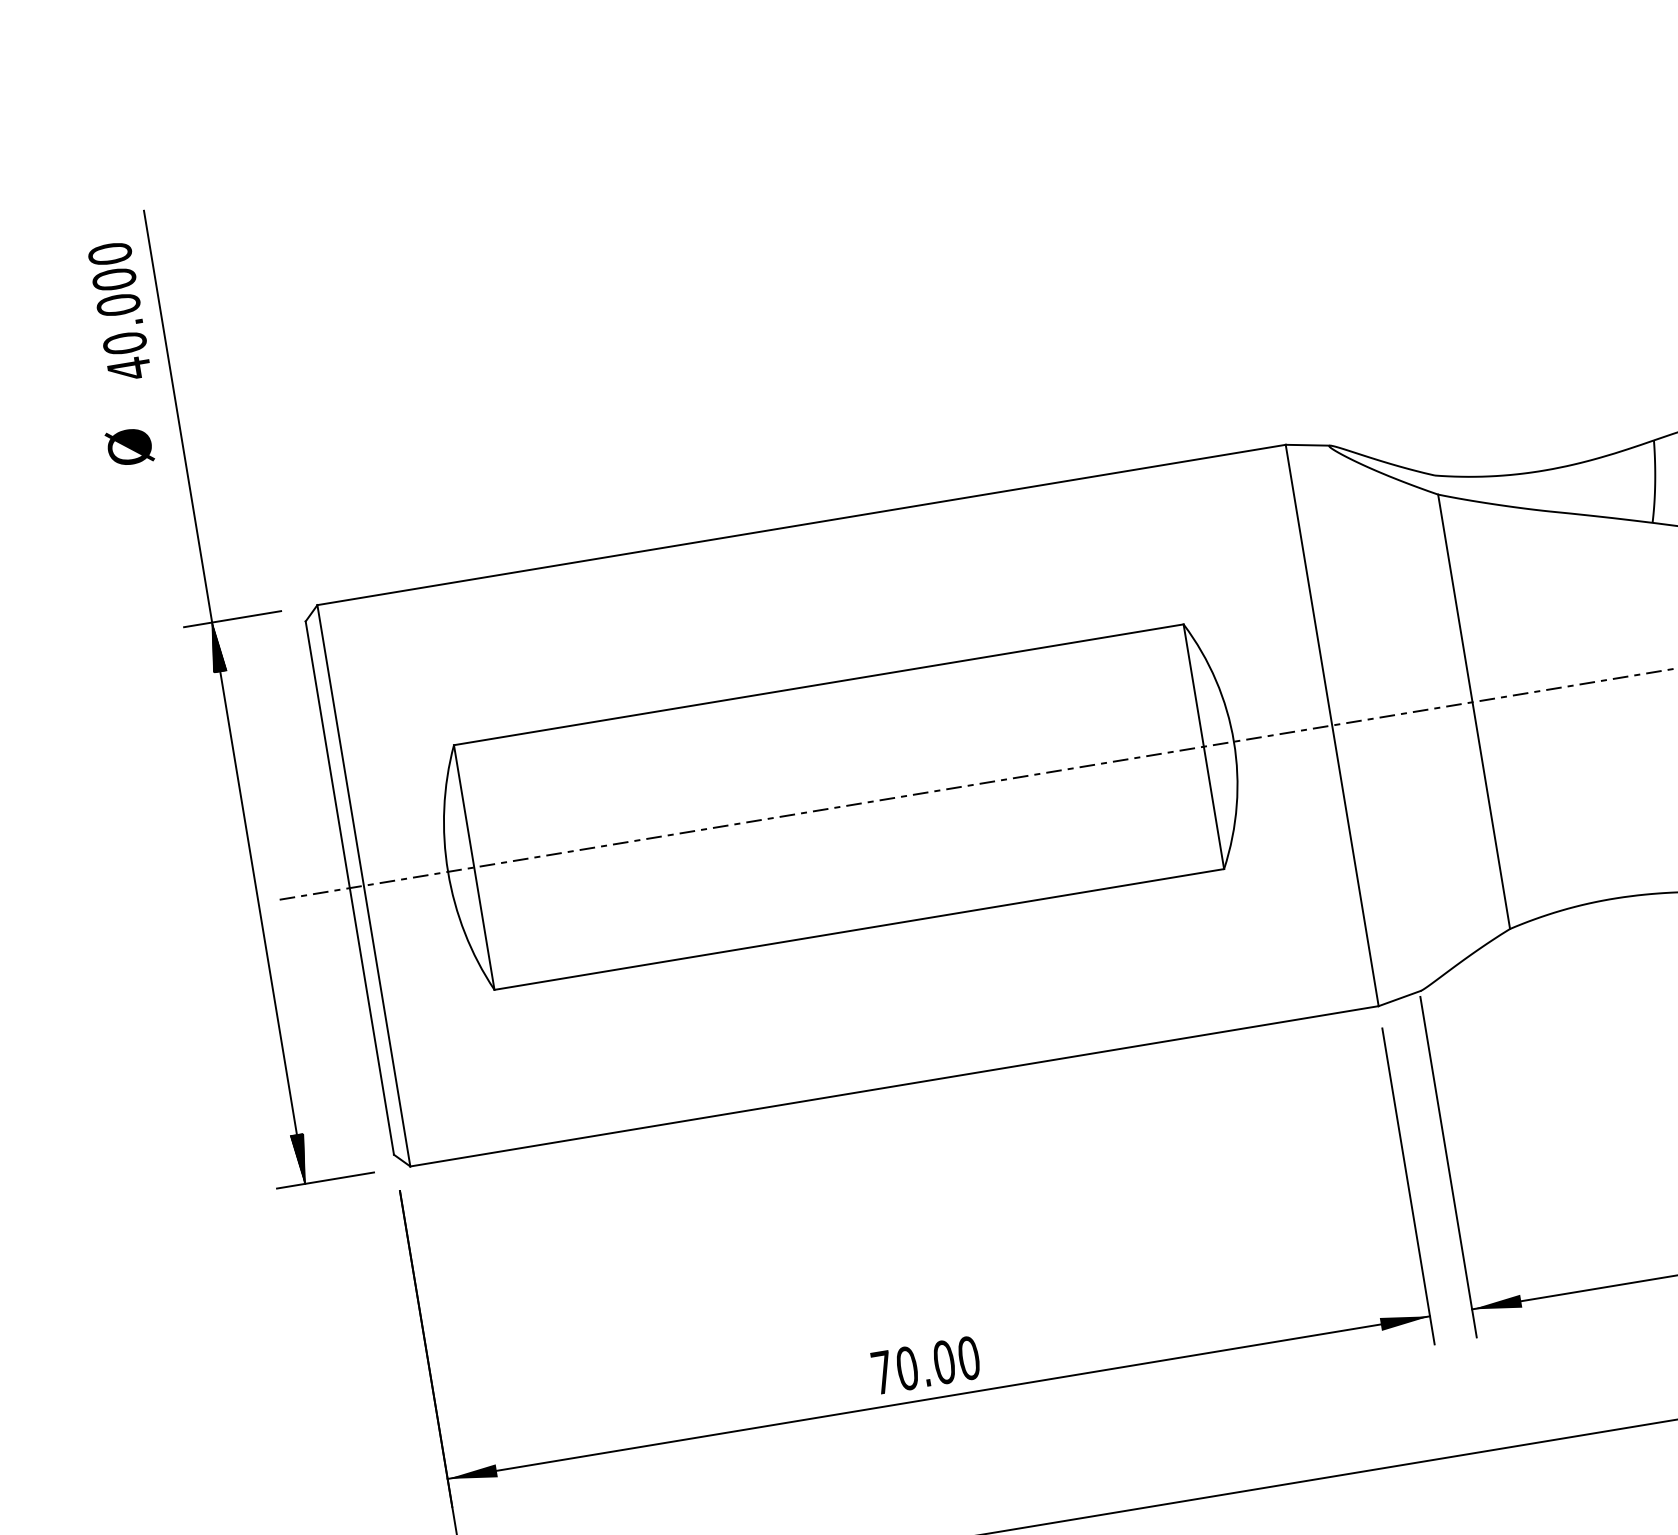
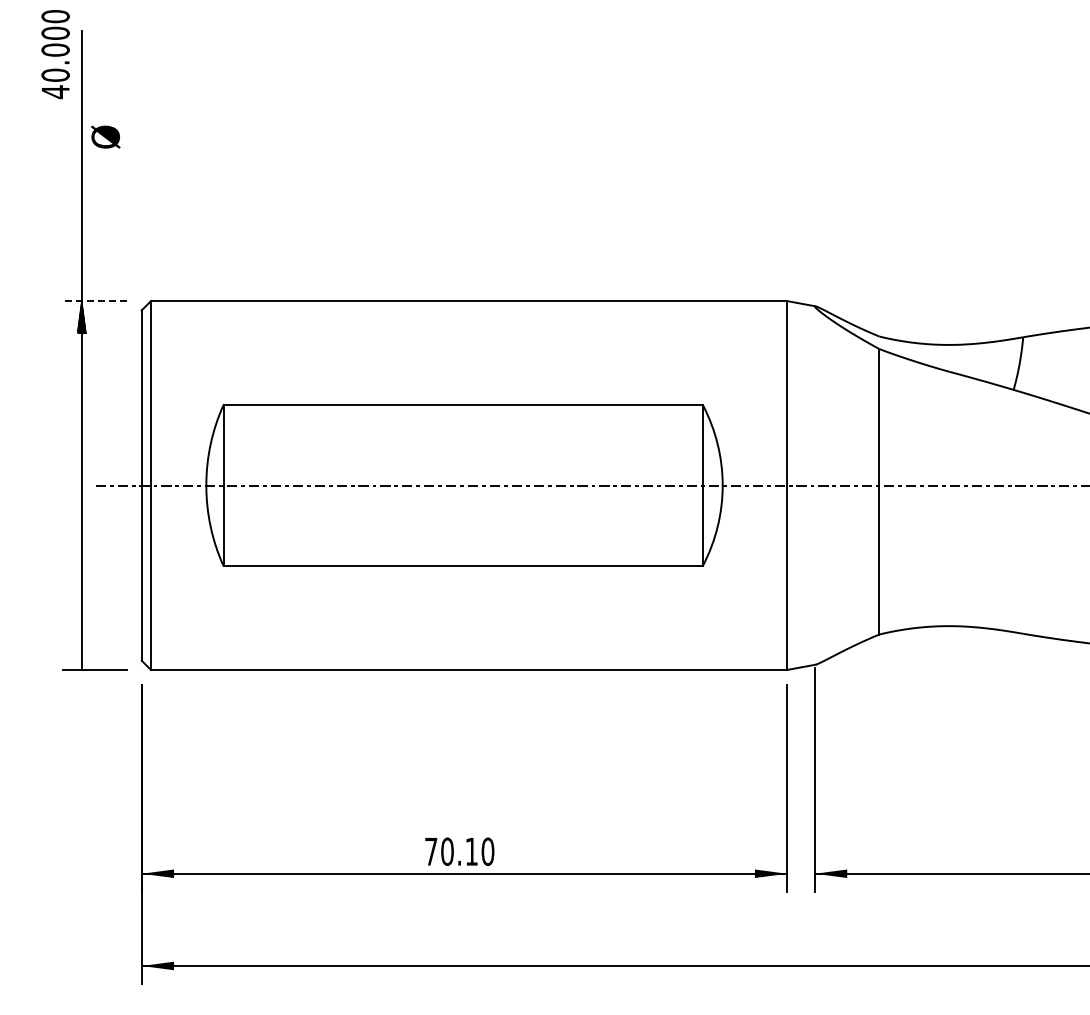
text: (119, 311) -> (55, 54), moved
text: (129, 446) -> (105, 136), moved
line: (233, 619) -> (95, 301), solid -> dashed
hatch: (300, 1158) -> (81, 653), removed
text: (943, 1361) -> (471, 851), 70.00 -> 70.10

